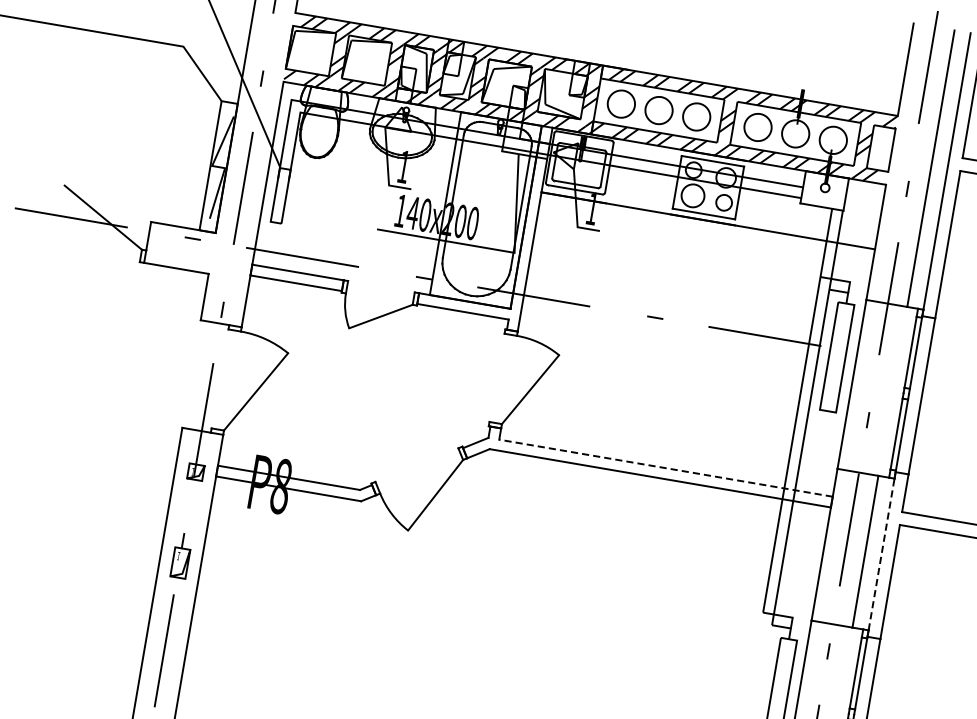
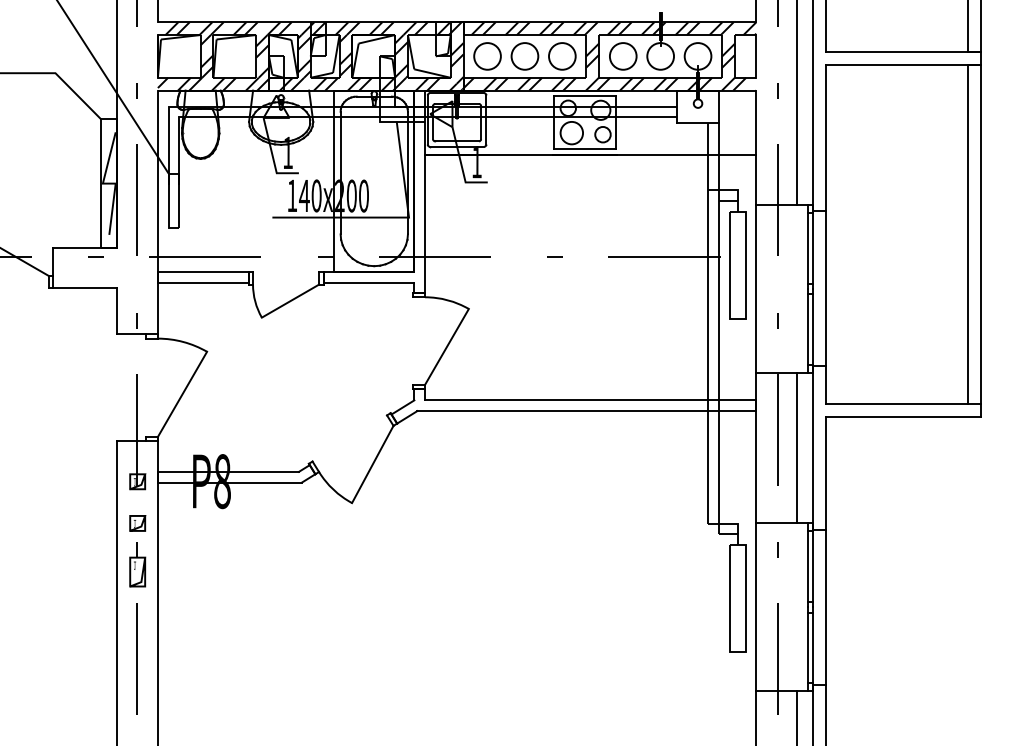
line: (665, 468) -> (590, 400), dashed -> solid
part: (188, 514) -> (137, 523), added
line: (881, 553) -> (812, 447), dashed -> solid

